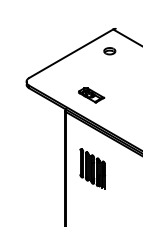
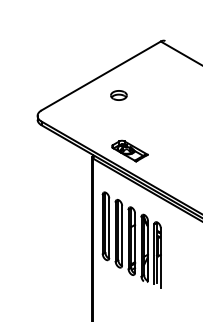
part: (109, 51) -> (118, 95), moved
part: (91, 94) -> (129, 150), moved
part: (92, 168) -> (131, 239), size x1.67

